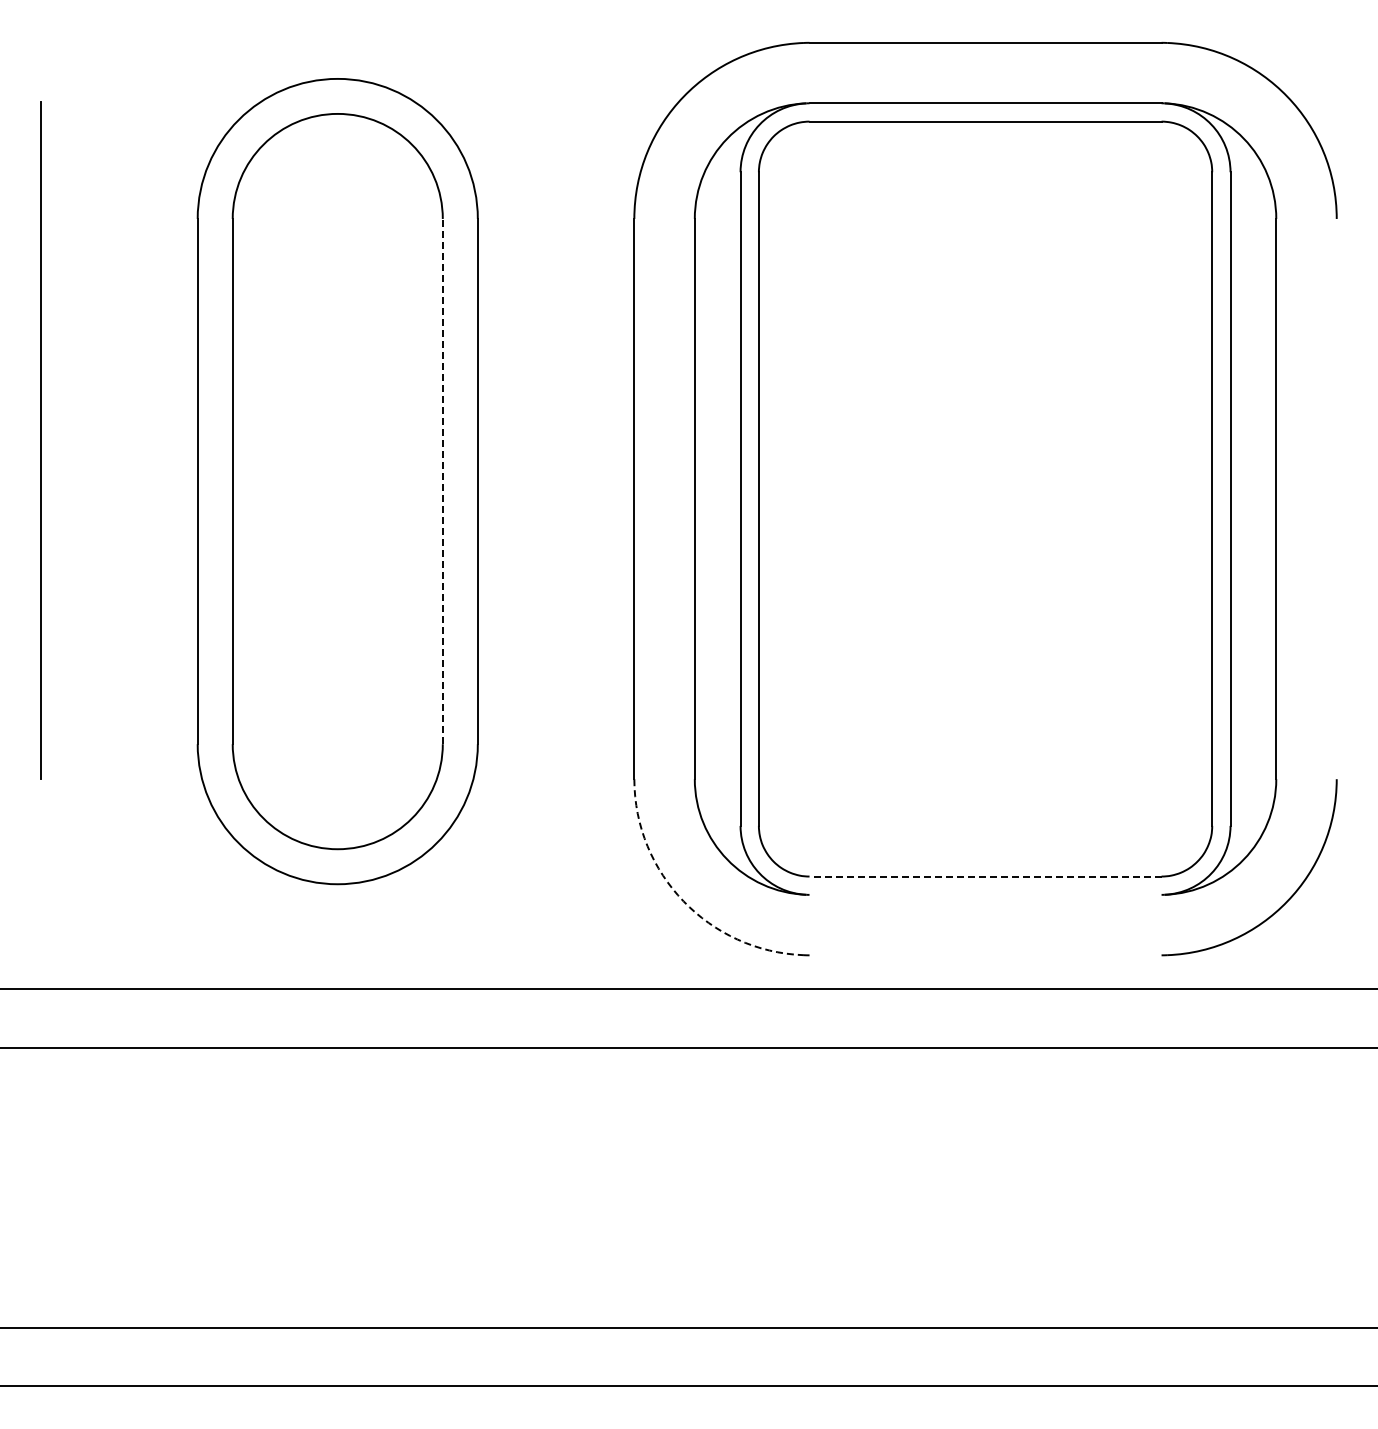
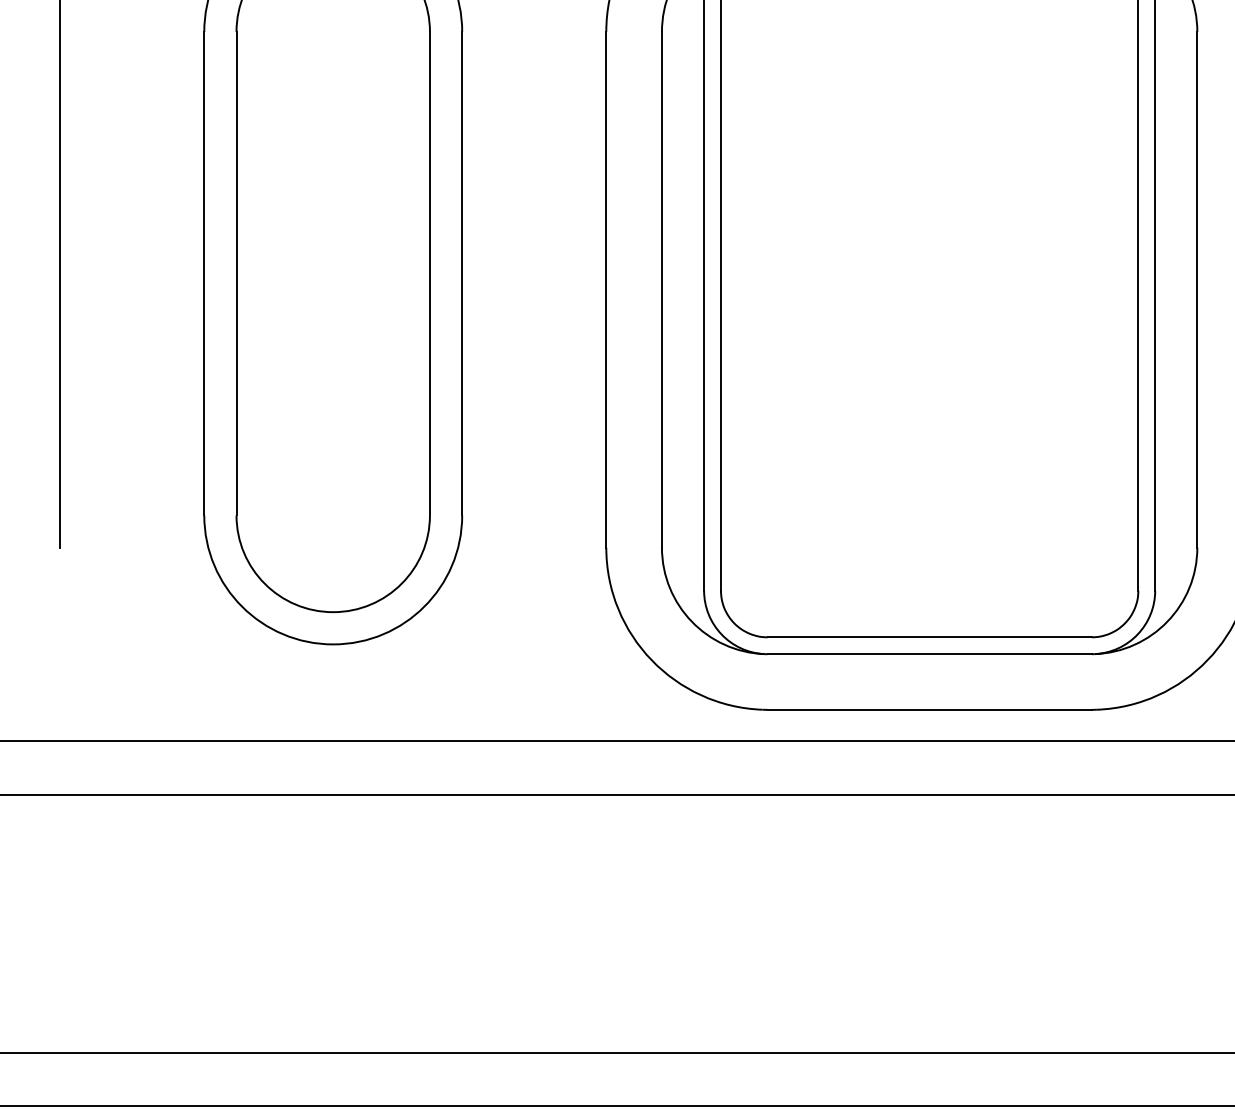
line: (442, 481) -> (429, 273), dashed -> solid
line: (985, 876) -> (929, 637), dashed -> solid
line: (985, 894) -> (929, 653), added
arc: (683, 901) -> (651, 660), dashed -> solid
line: (985, 955) -> (929, 710), added

